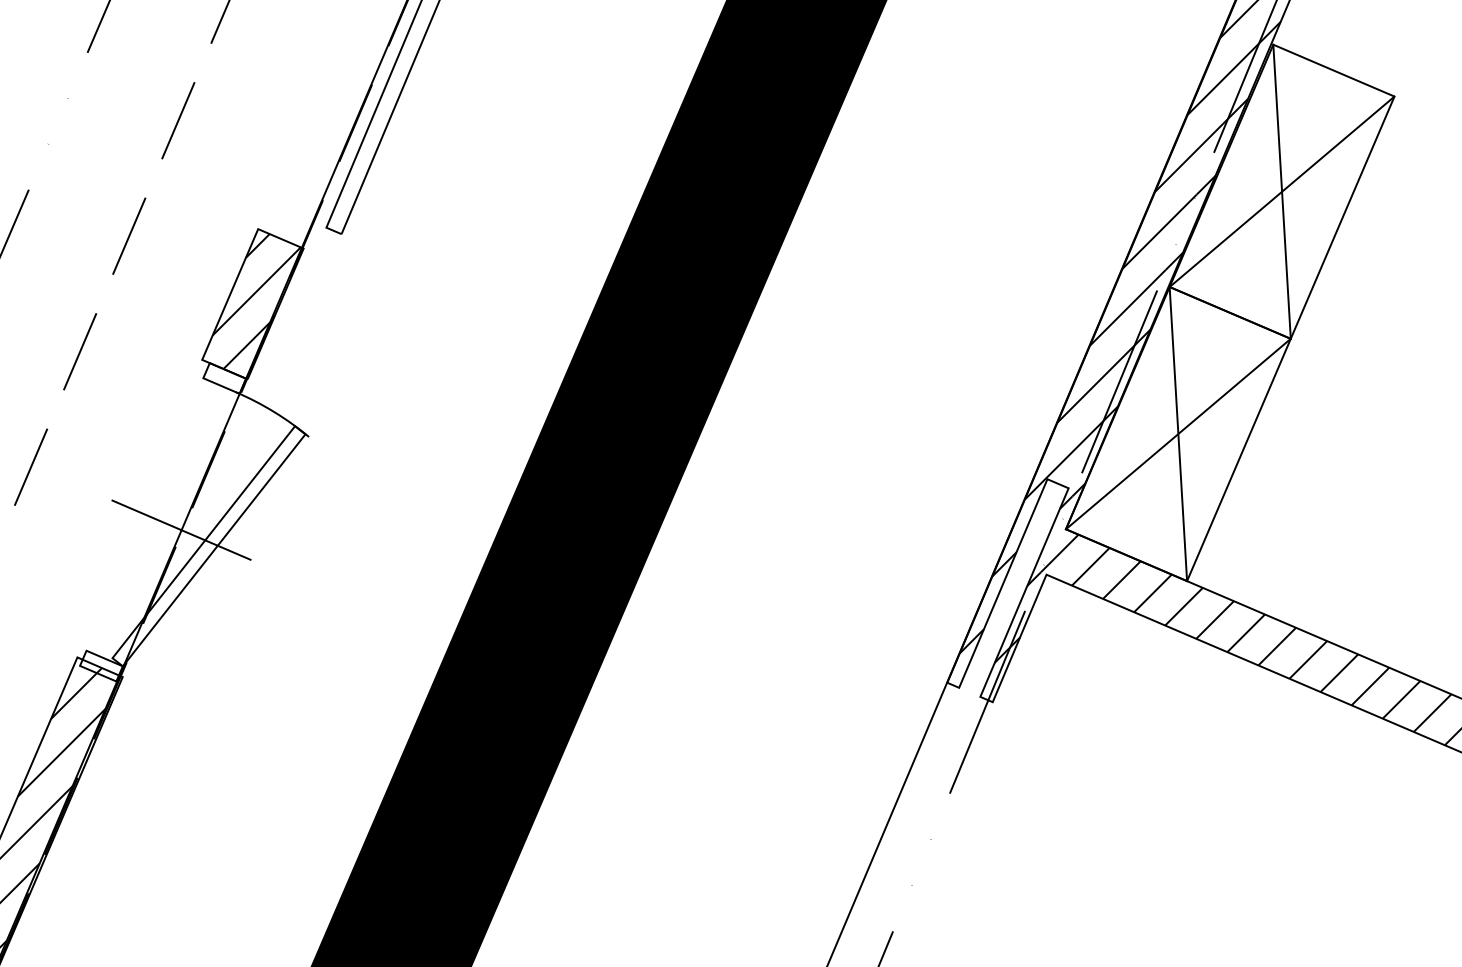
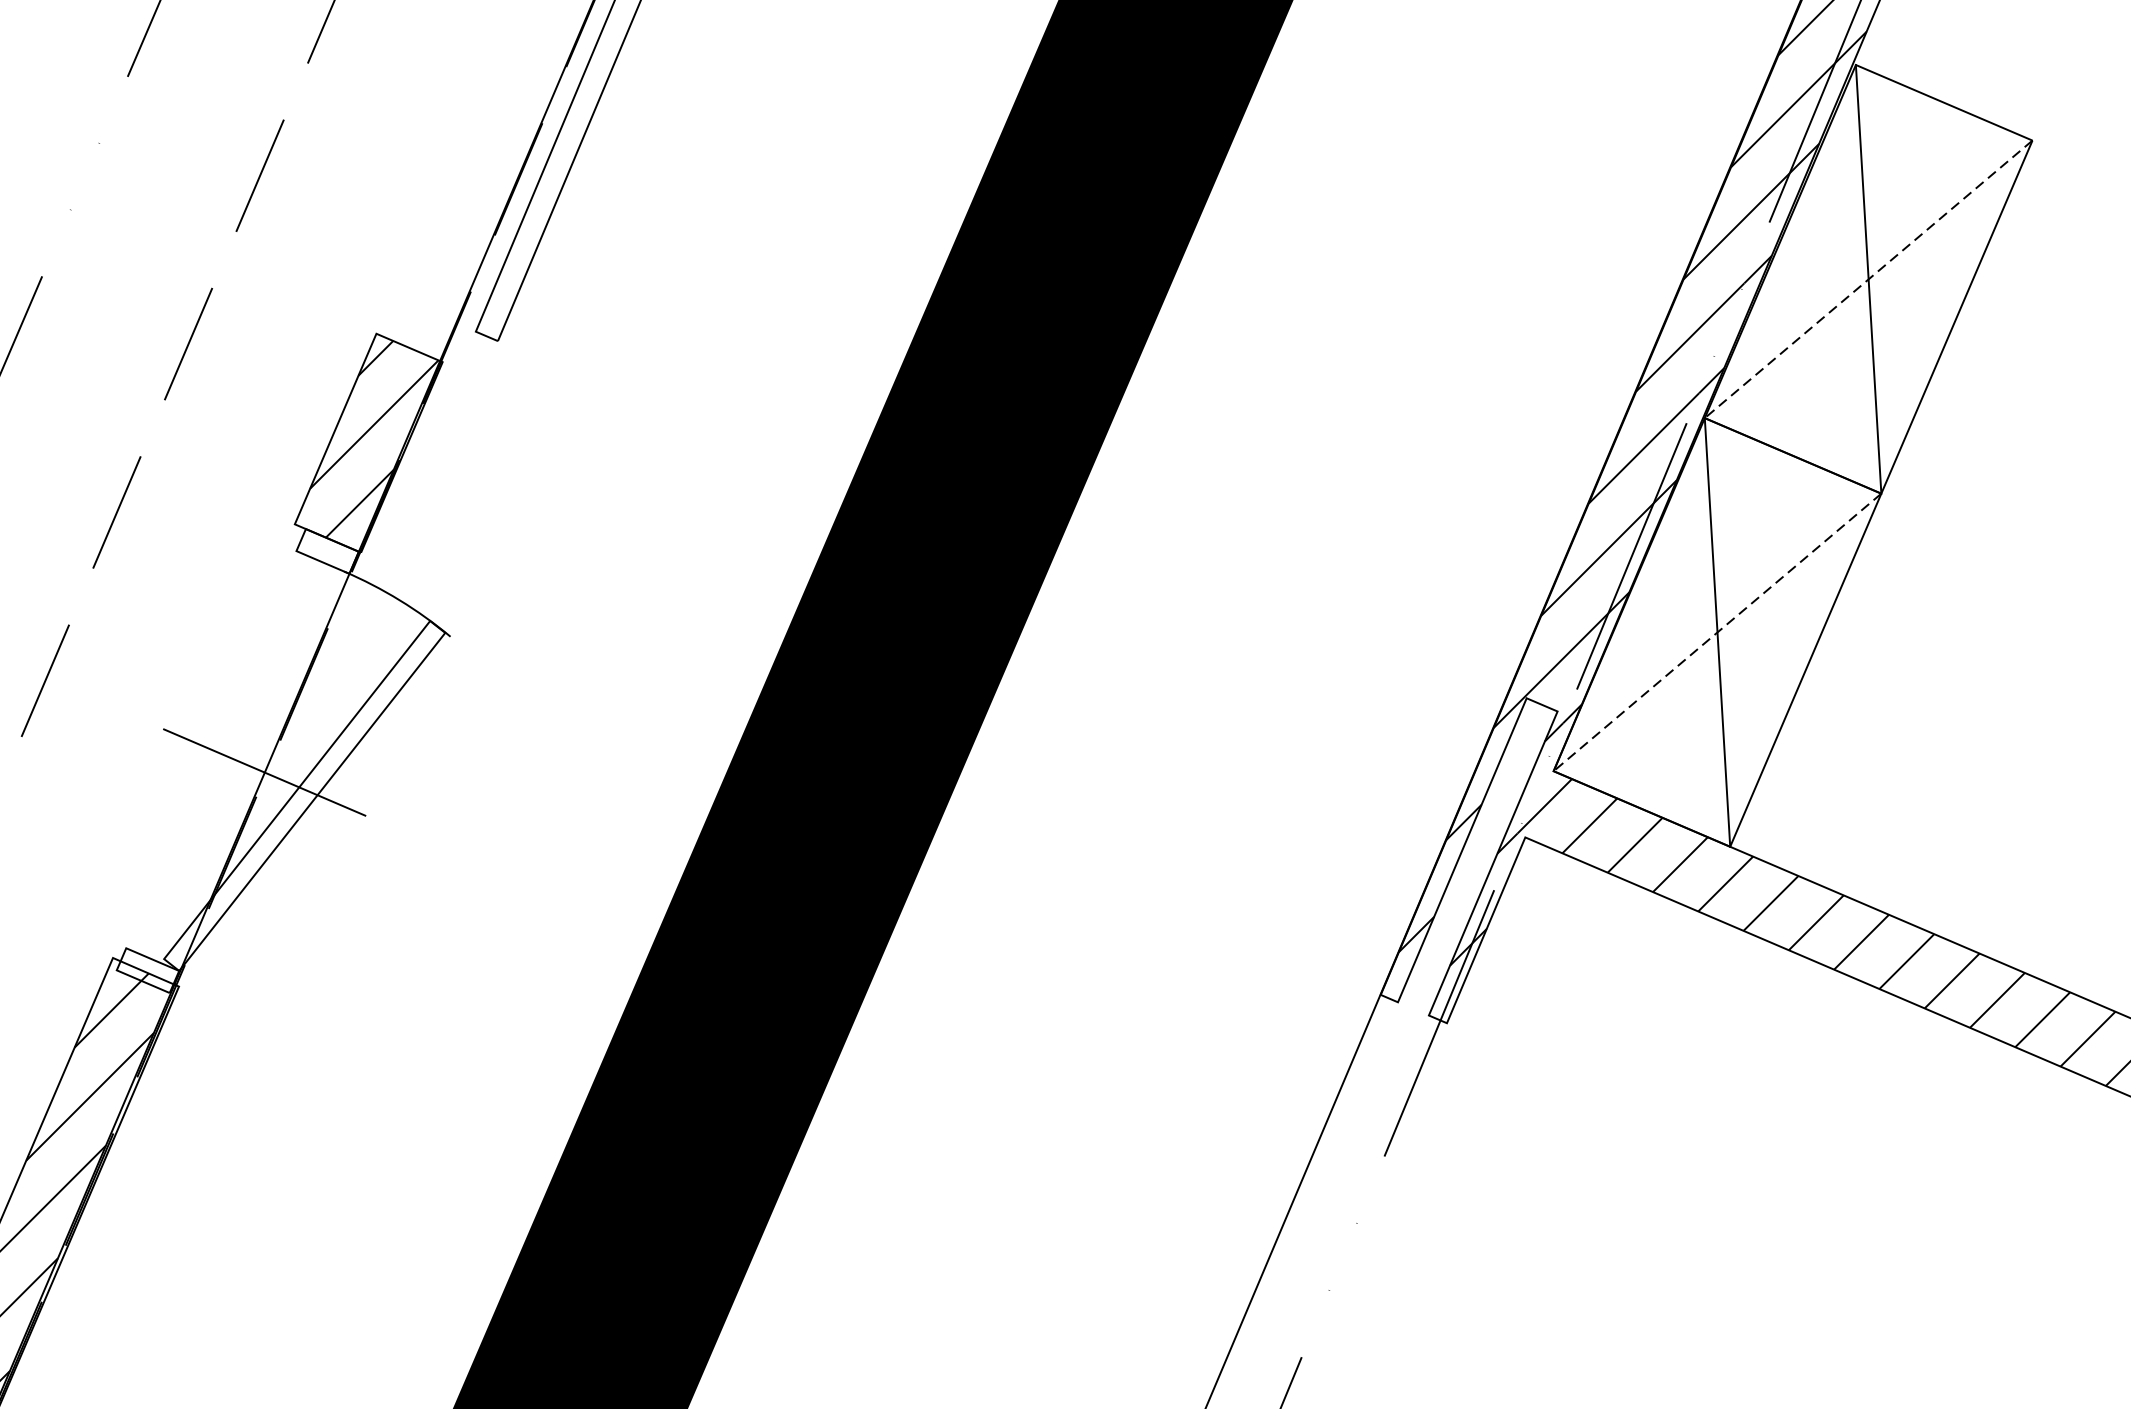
line: (1281, 192) -> (1867, 280), solid -> dashed
line: (1177, 434) -> (1716, 633), solid -> dashed

